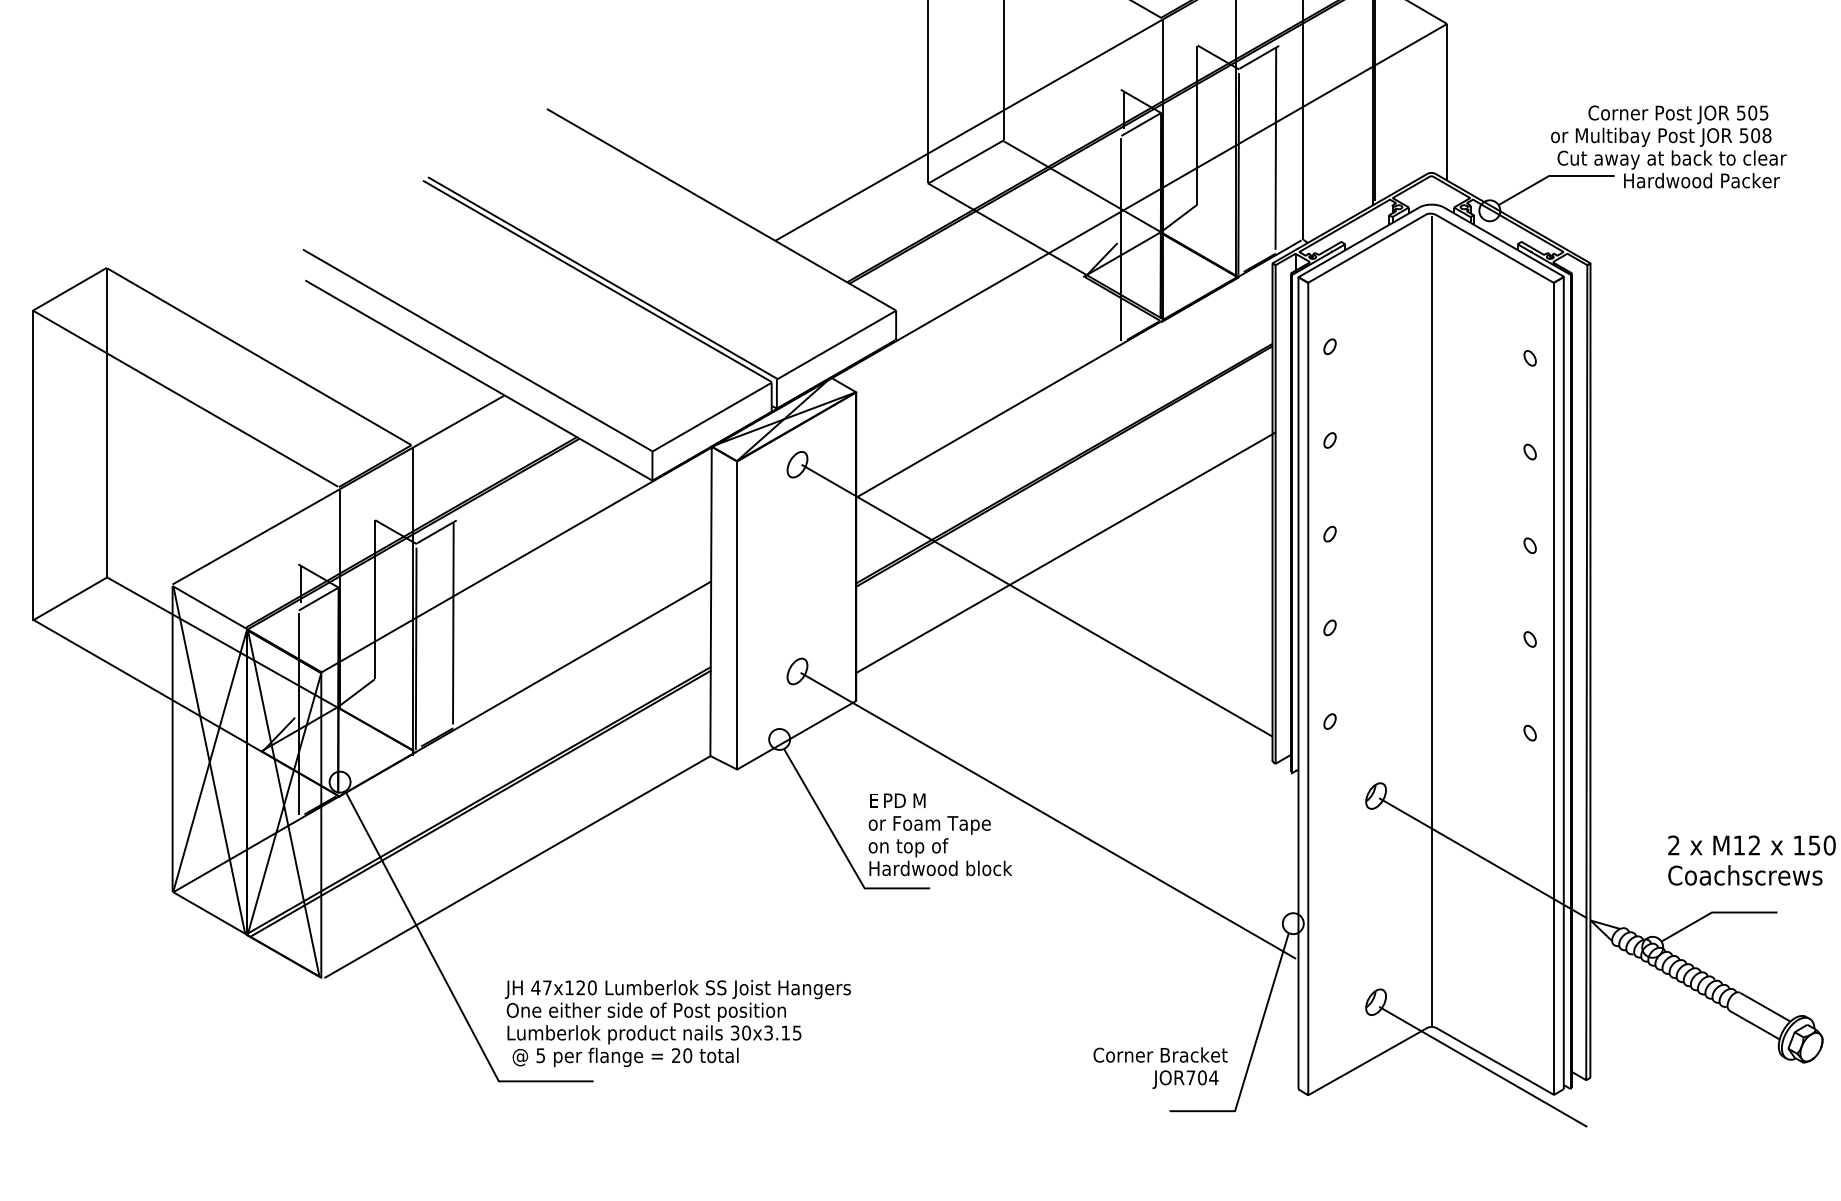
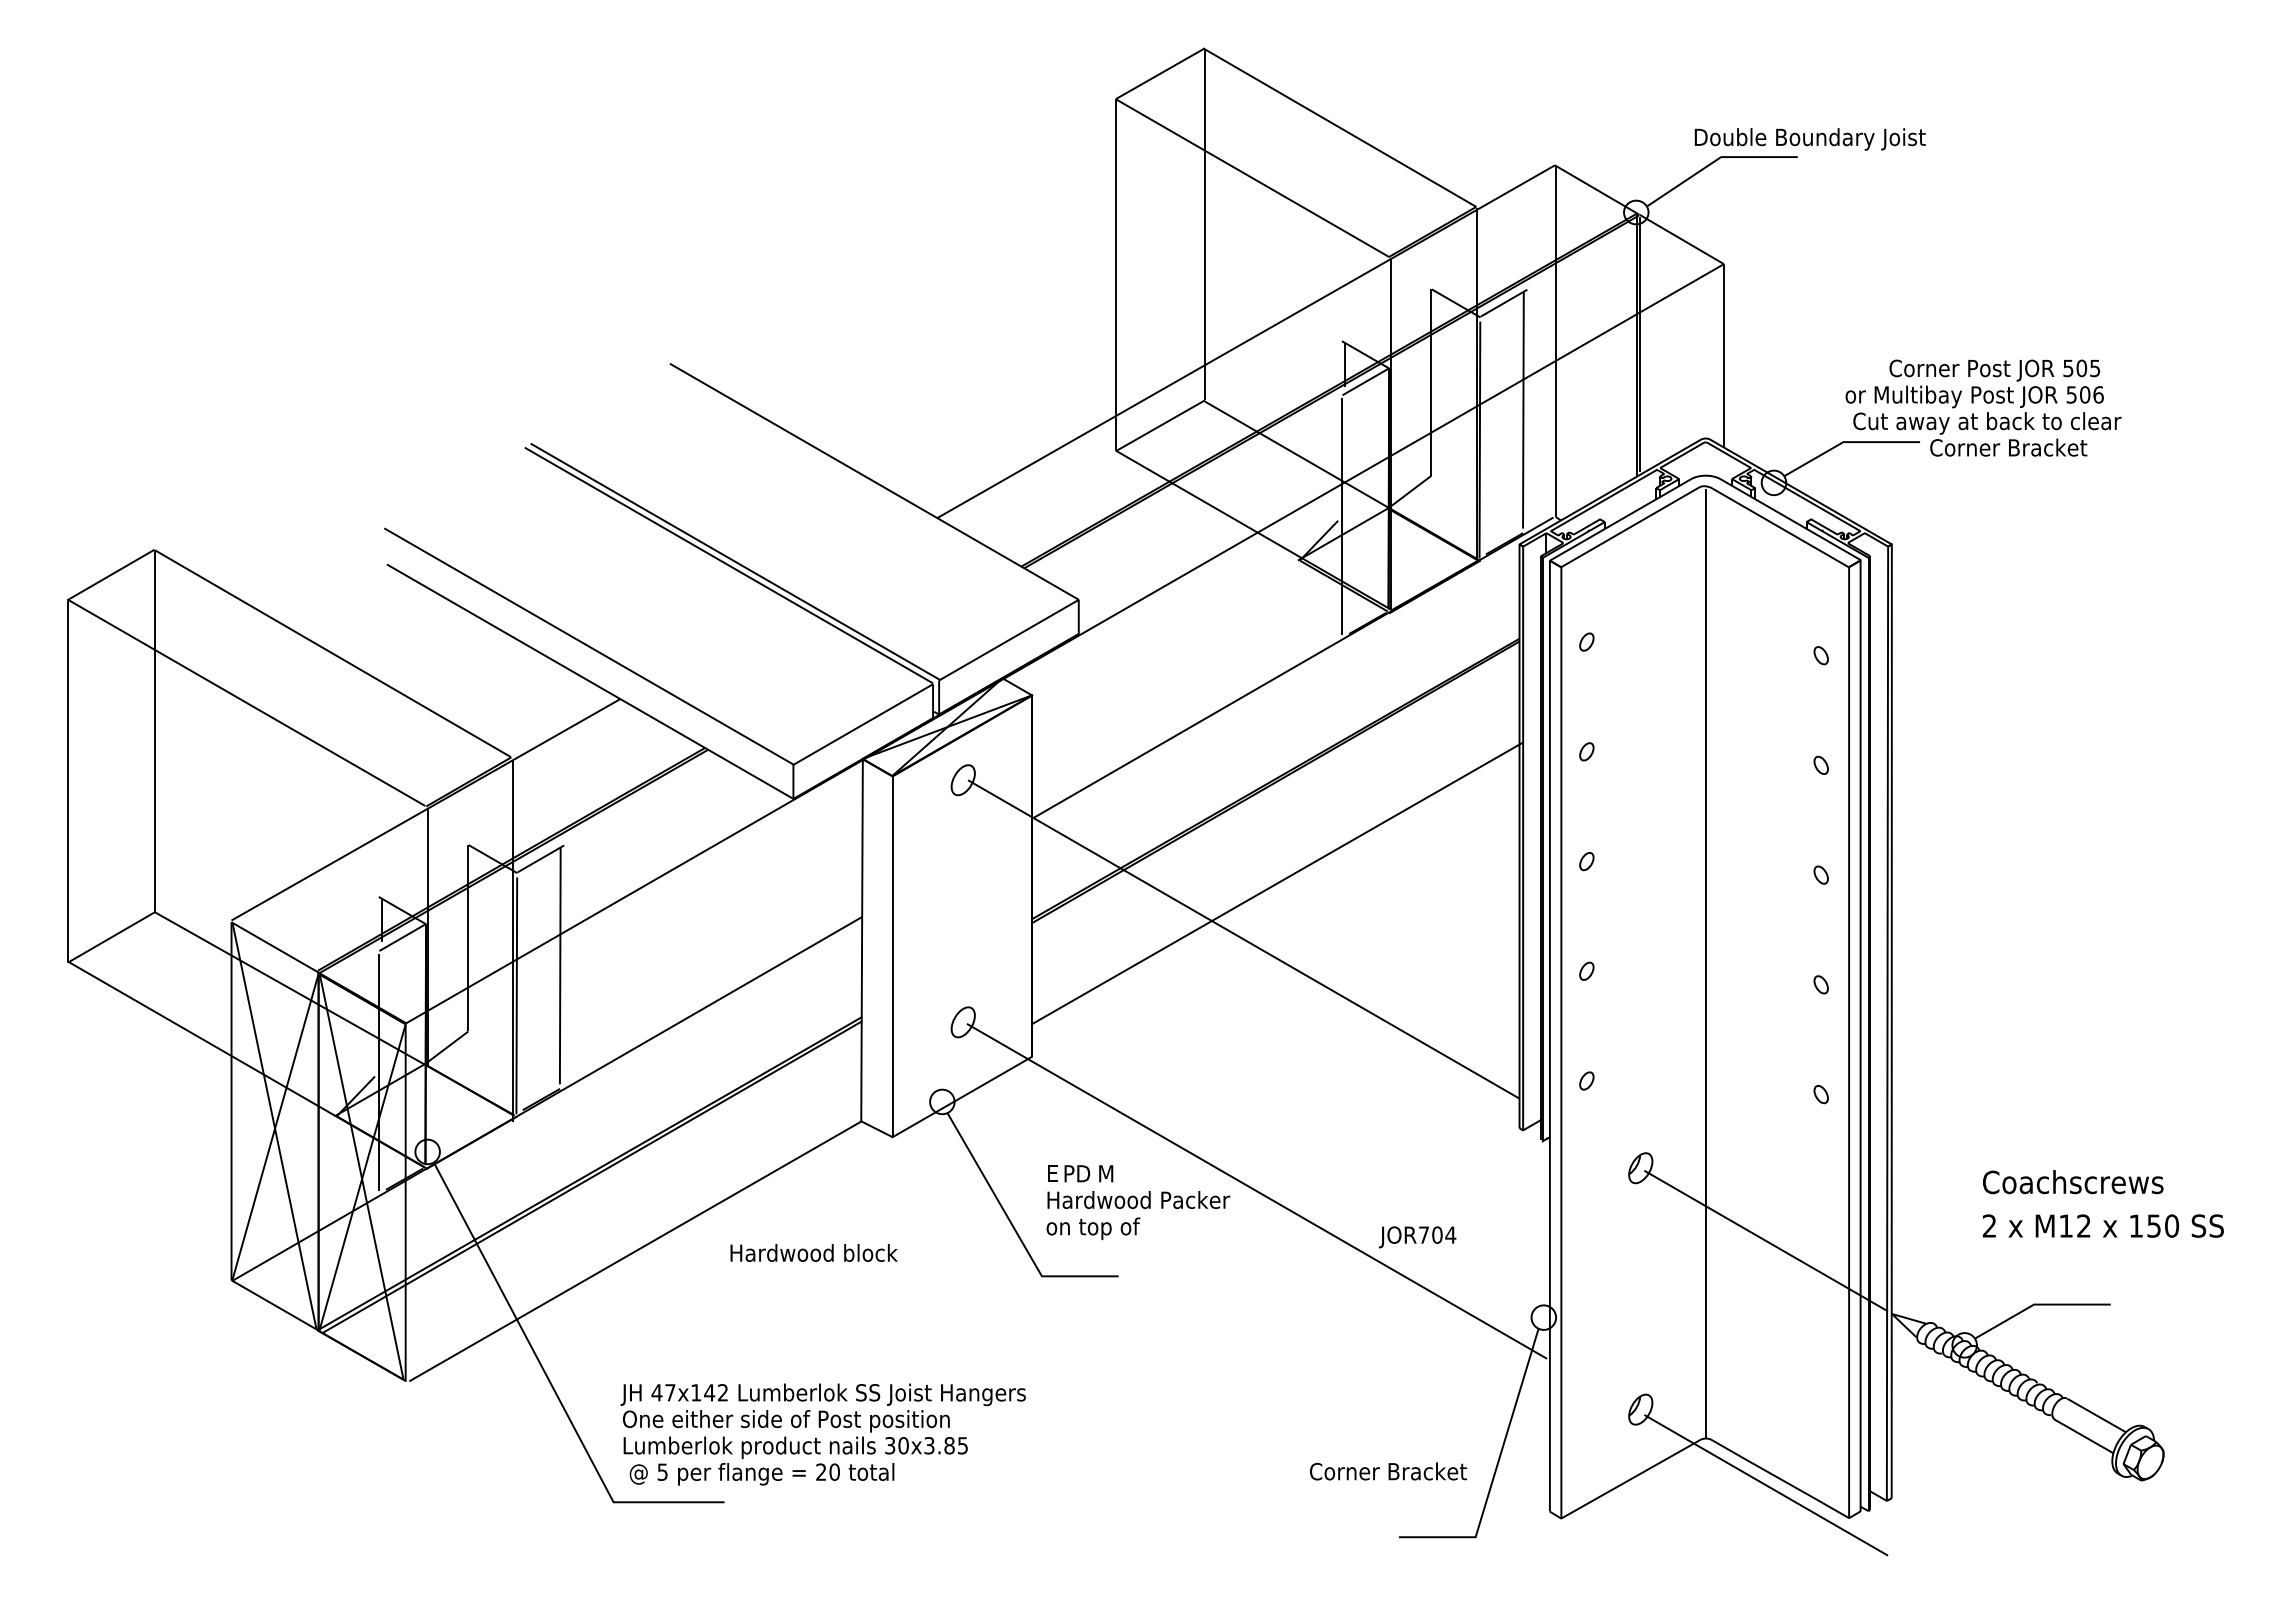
text: (1766, 135) -> (2098, 394), 508 -> 506
text: (1701, 180) -> (2021, 447), Hardwood Packer -> Corner Bracket
text: (947, 825) -> (1138, 1202), or Foam Tape -> Hardwood Packer
text: (940, 868) -> (813, 1252), moved
text: (1745, 875) -> (2073, 1182), moved
text: (586, 987) -> (716, 1392), 47x120 -> 47x142
text: (785, 1032) -> (949, 1445), 30x3.15 -> 30x3.85
text: (1185, 1079) -> (1417, 1237), moved

